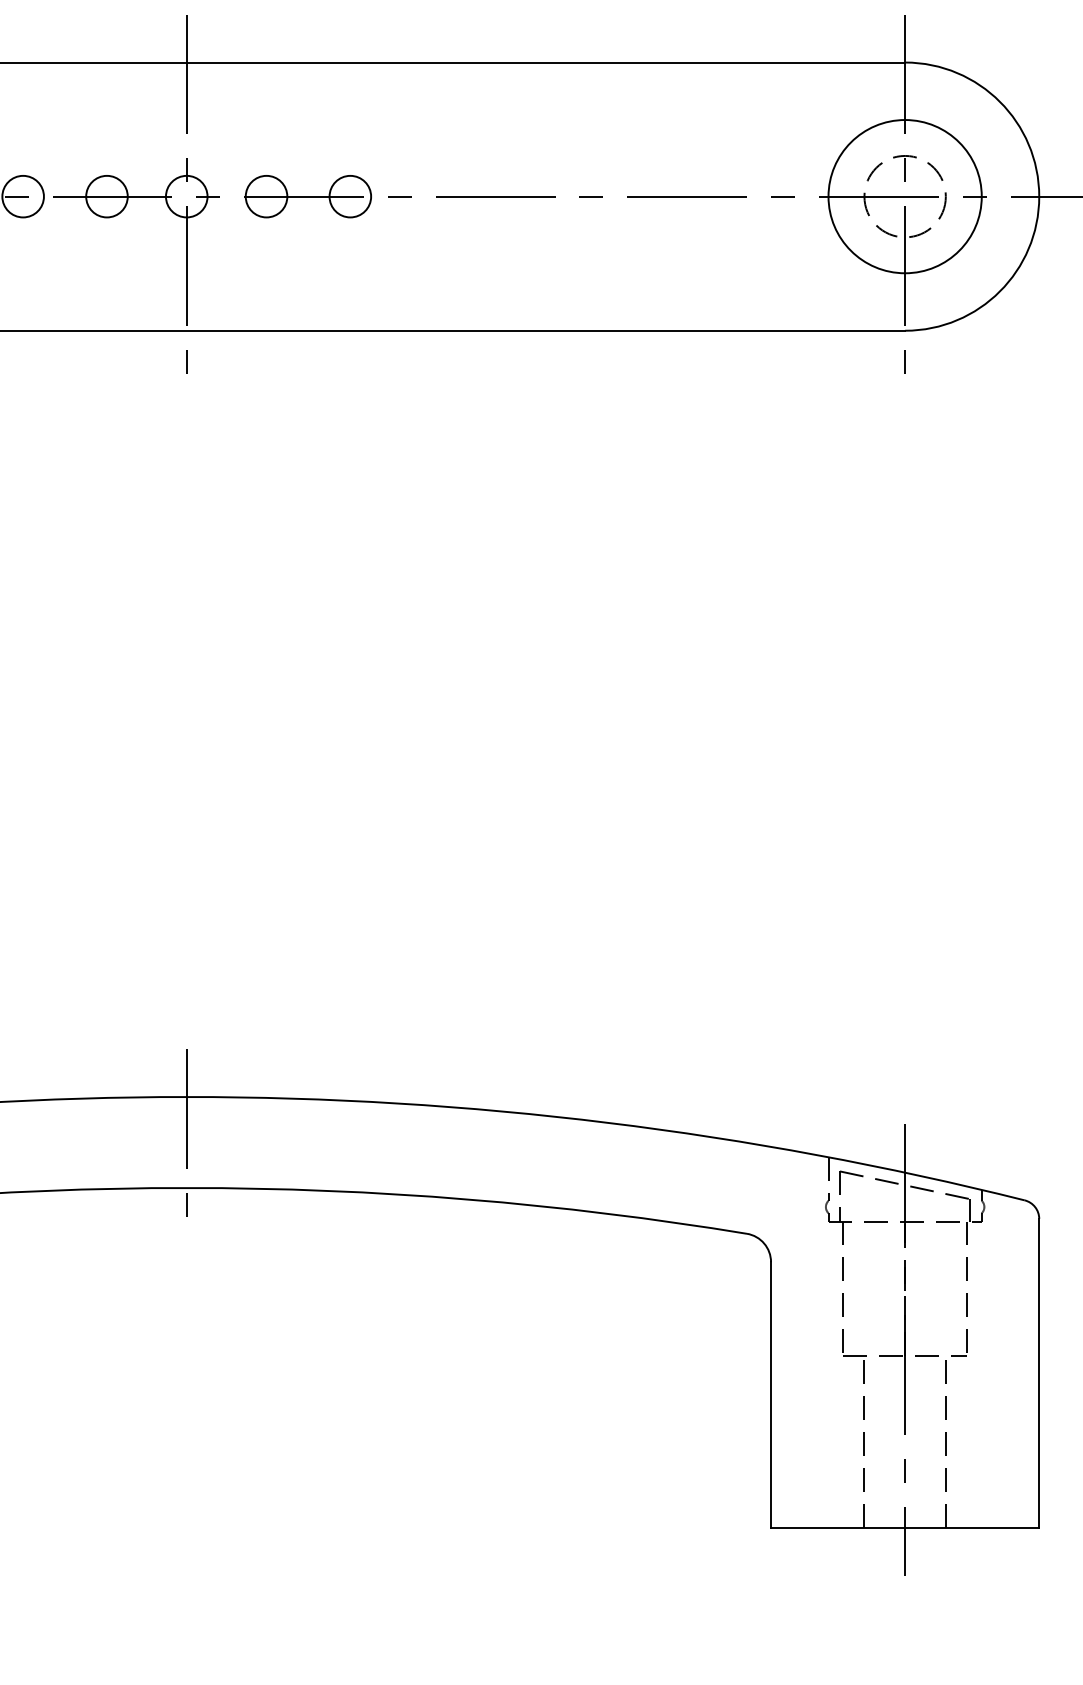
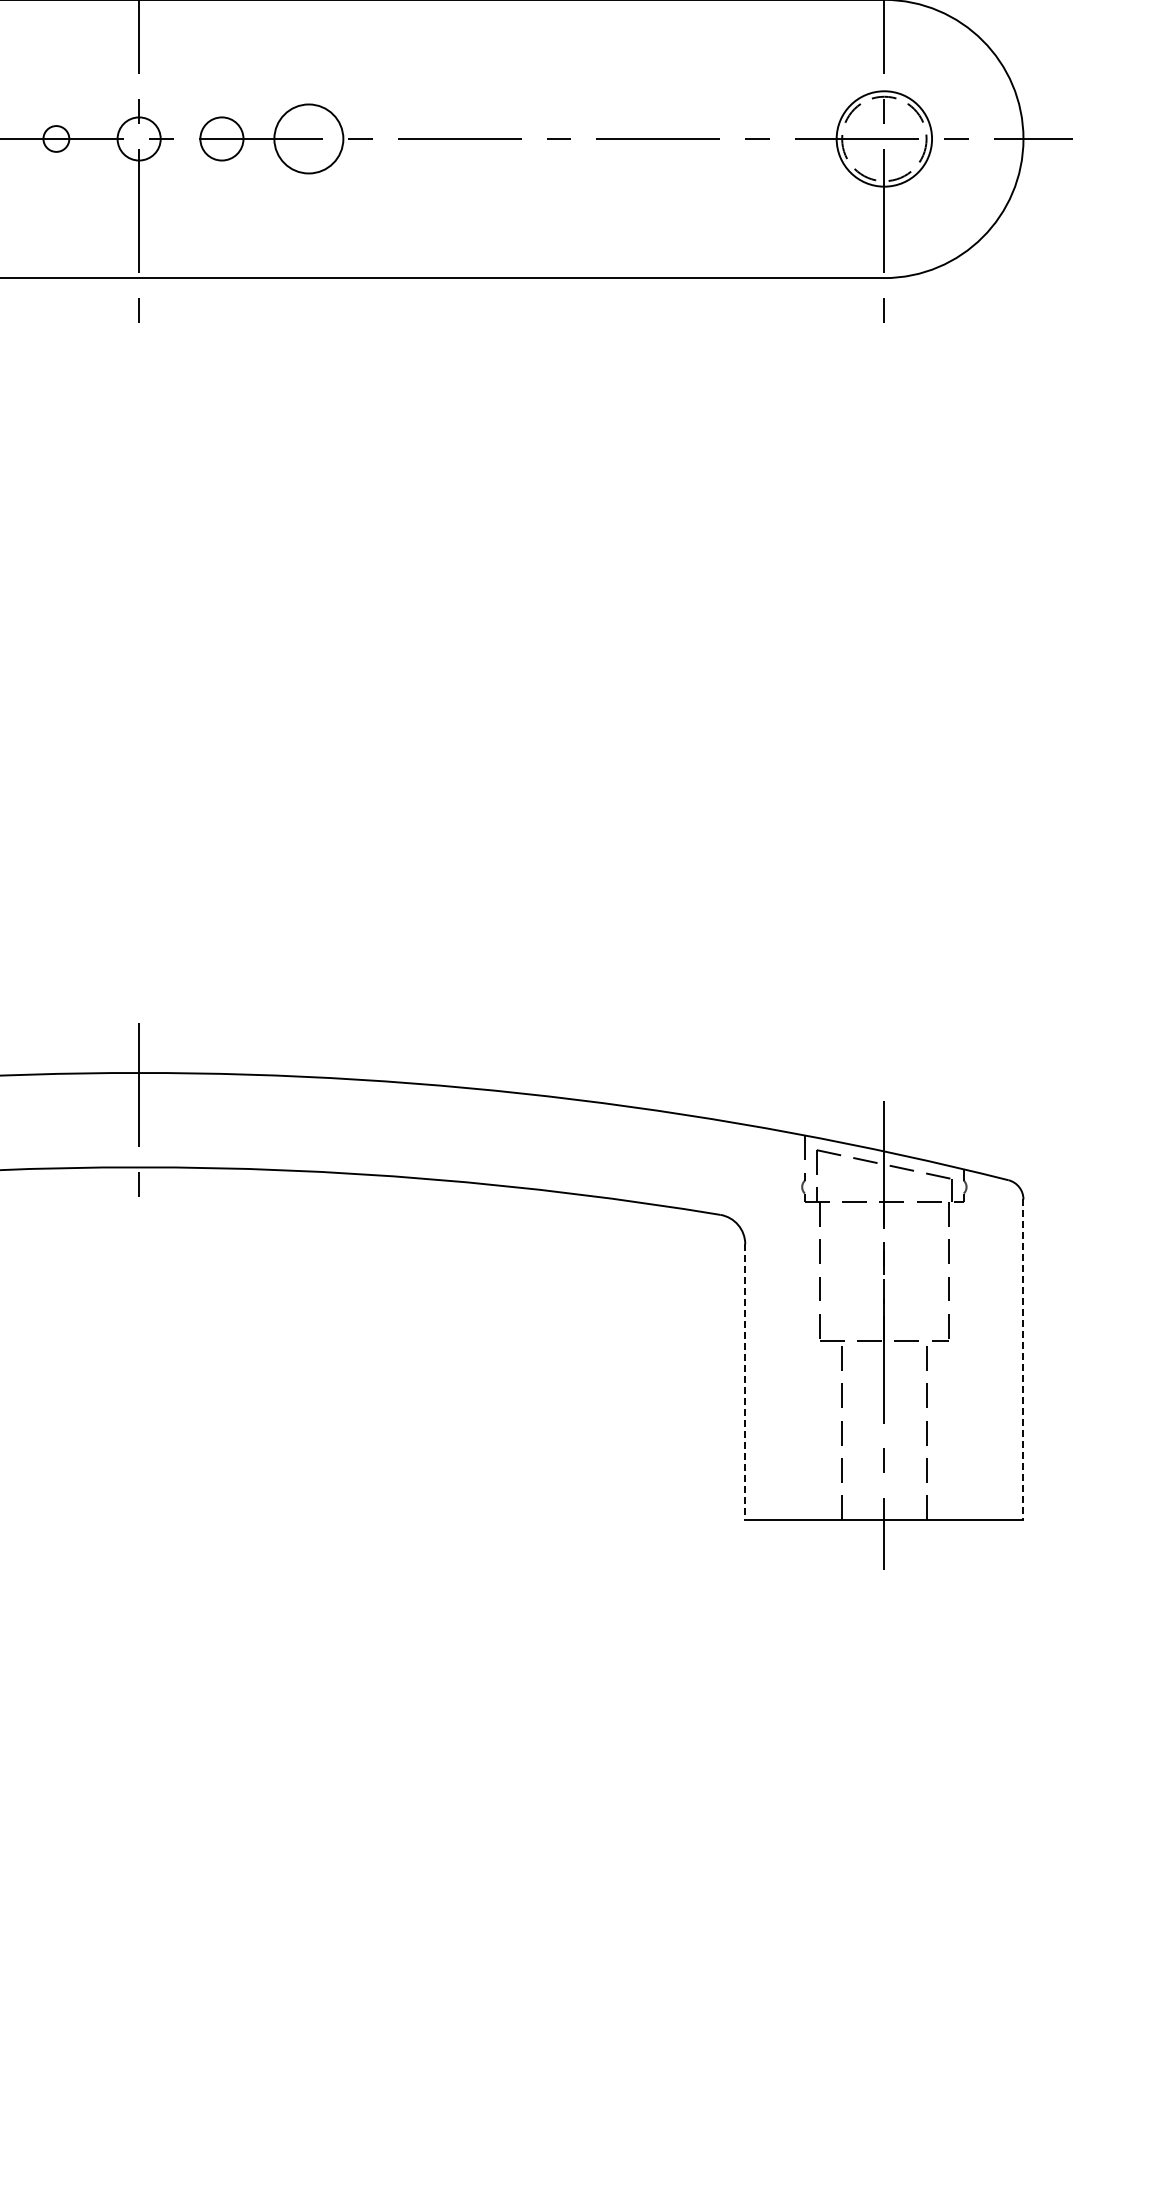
circle: (106, 196) -> (55, 138), size x0.6
circle: (350, 196) -> (308, 138), size x1.6
circle: (904, 196) -> (883, 138), size x0.6
line: (1039, 1374) -> (1023, 1360), solid -> dashed
line: (771, 1395) -> (745, 1382), solid -> dashed

